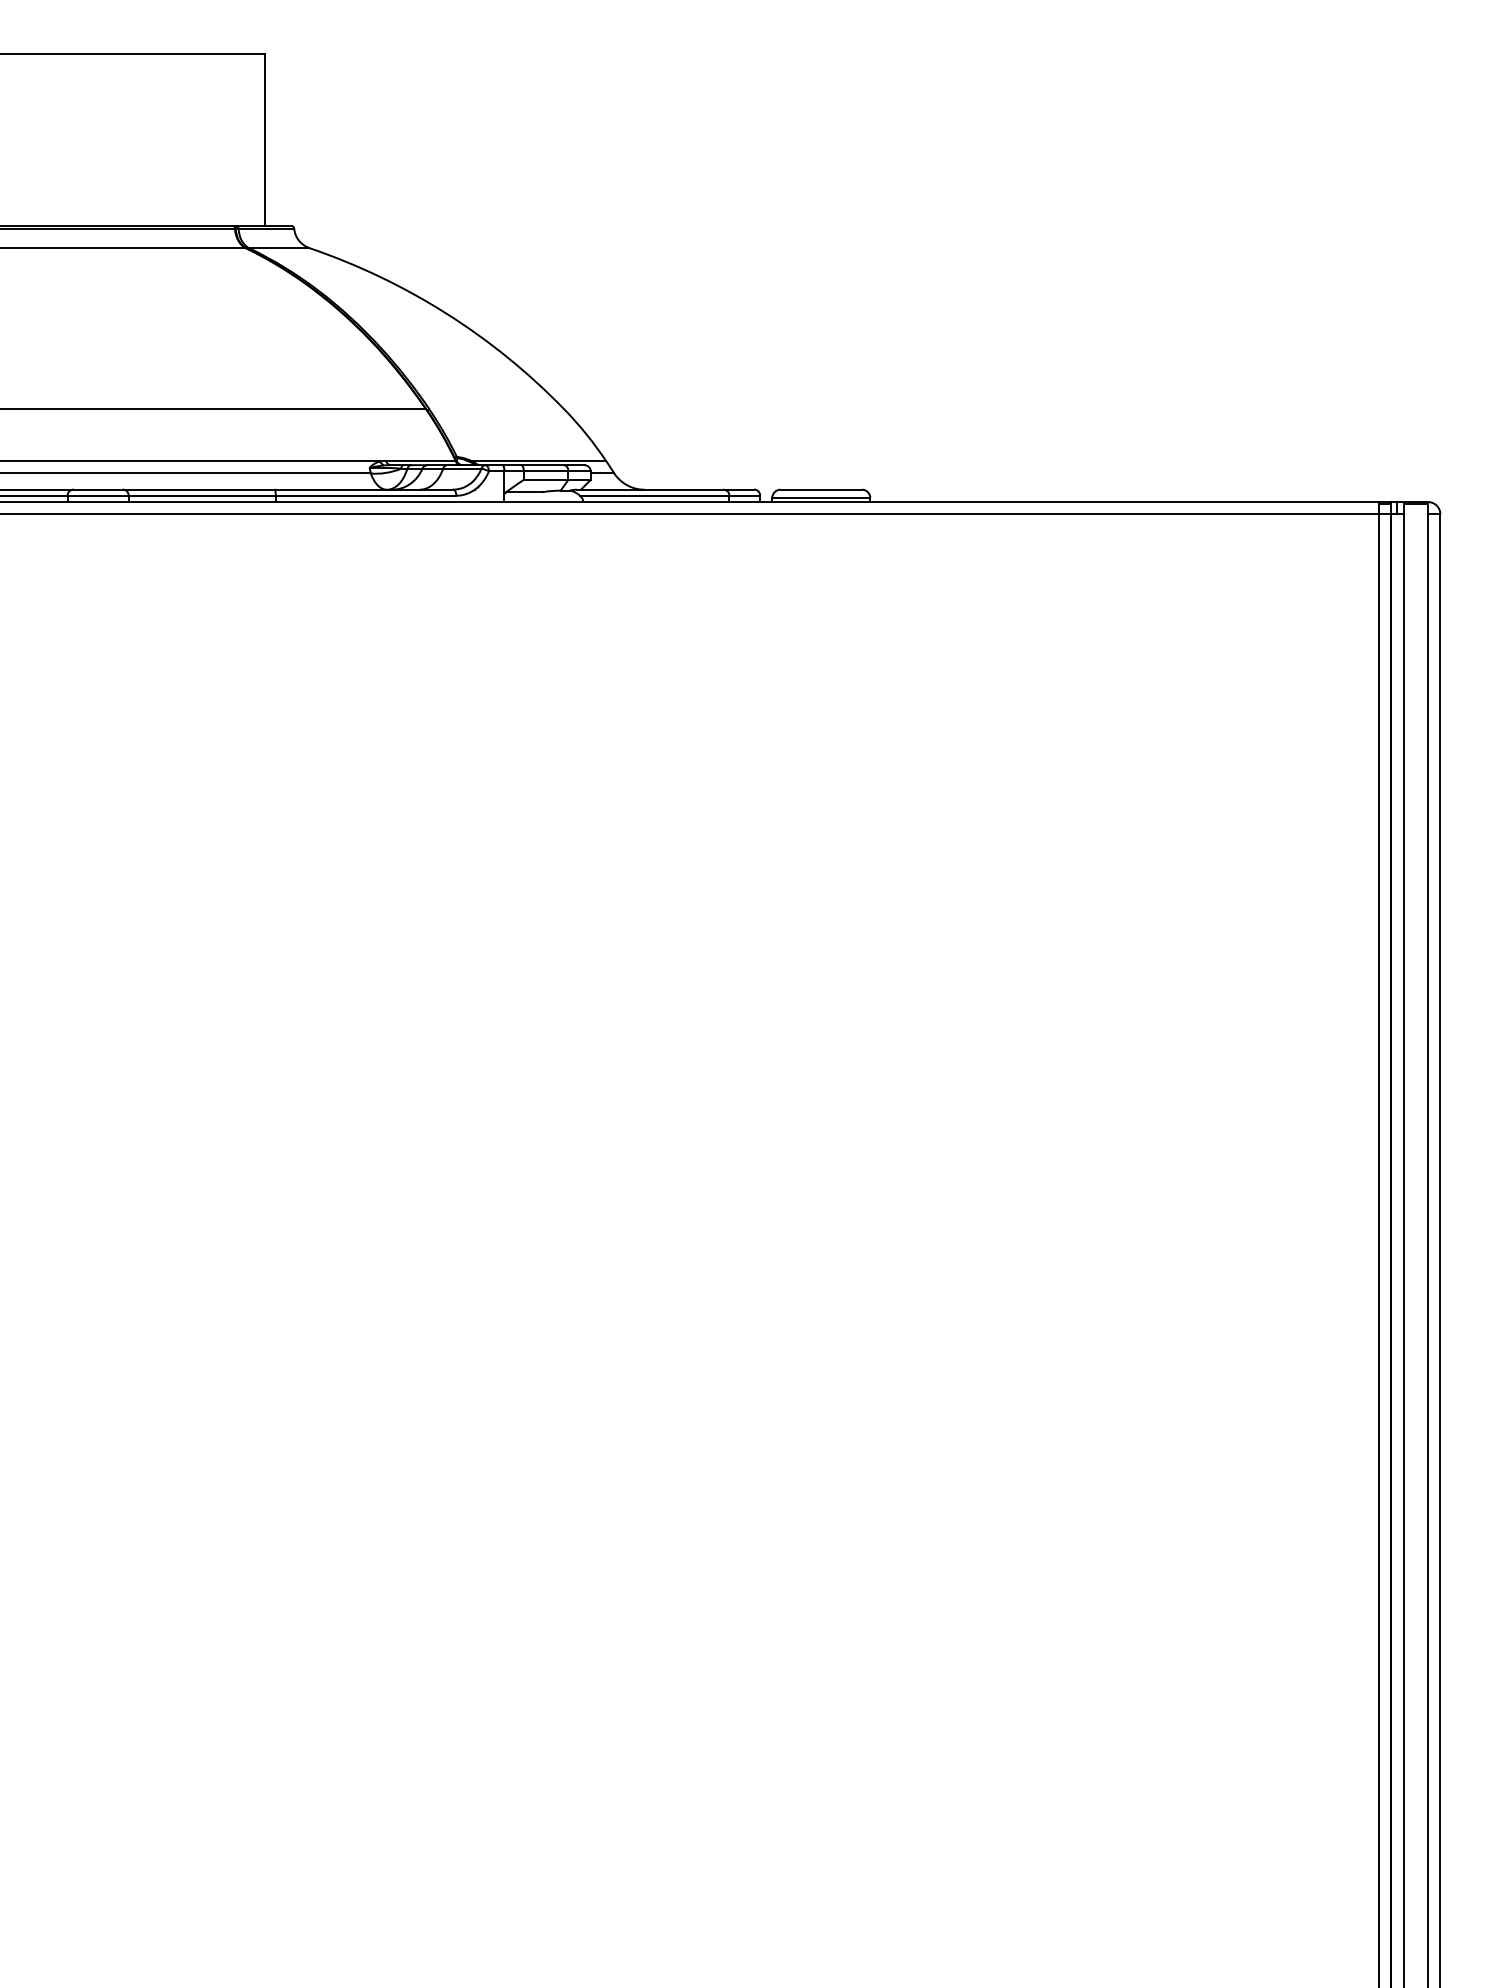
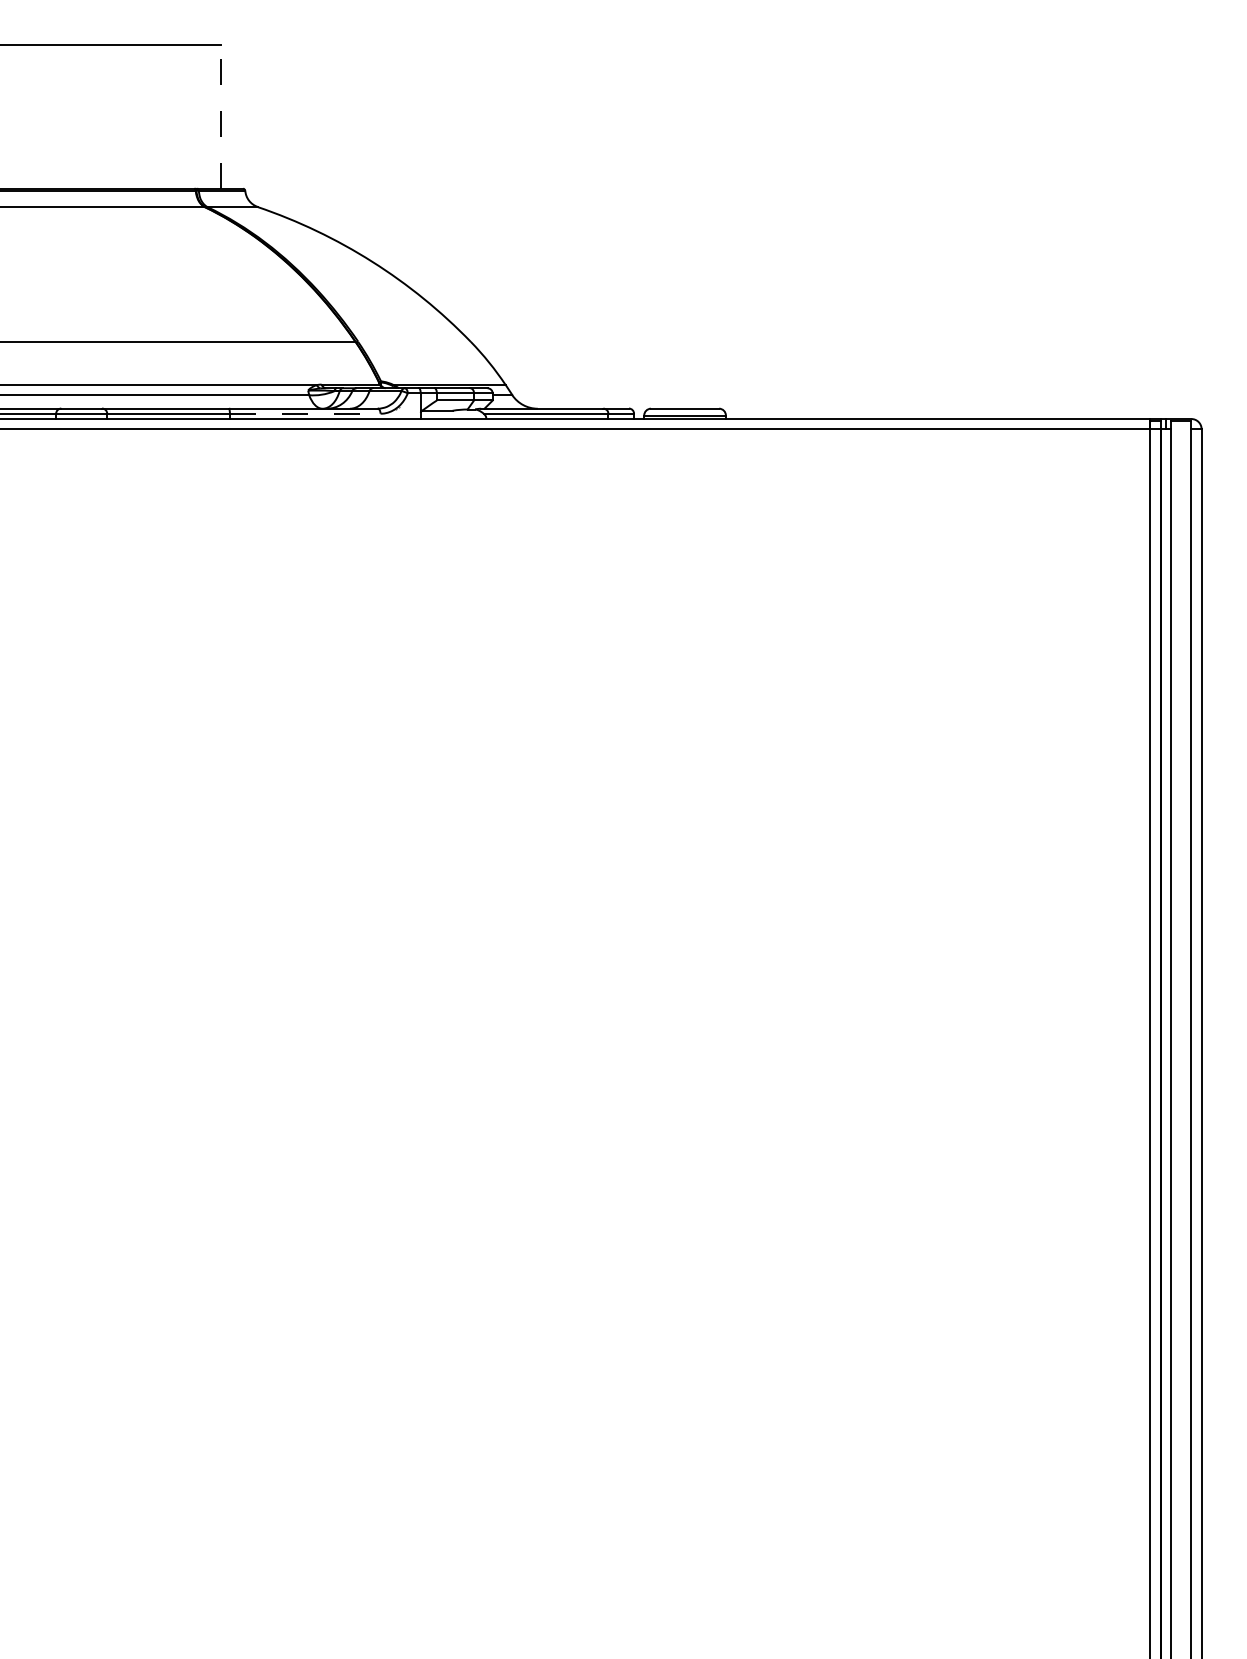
line: (264, 140) -> (220, 117), solid -> dashed
line: (366, 495) -> (305, 413), solid -> dashed

